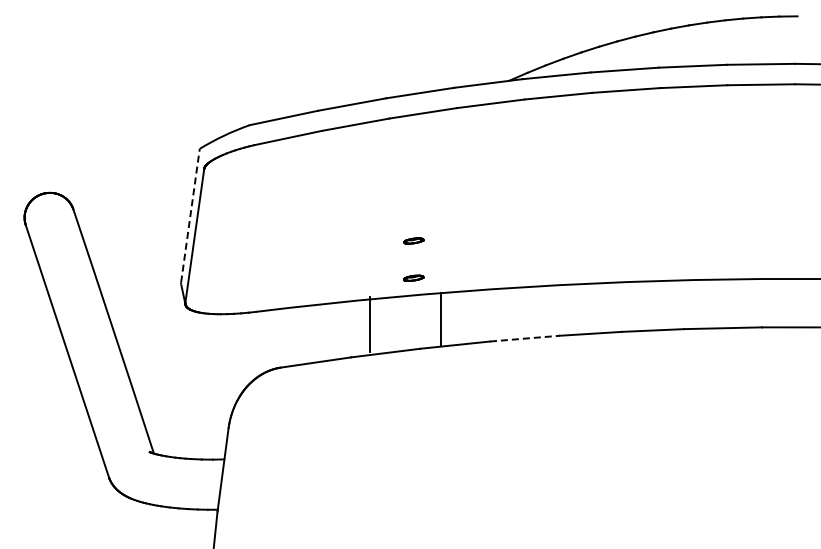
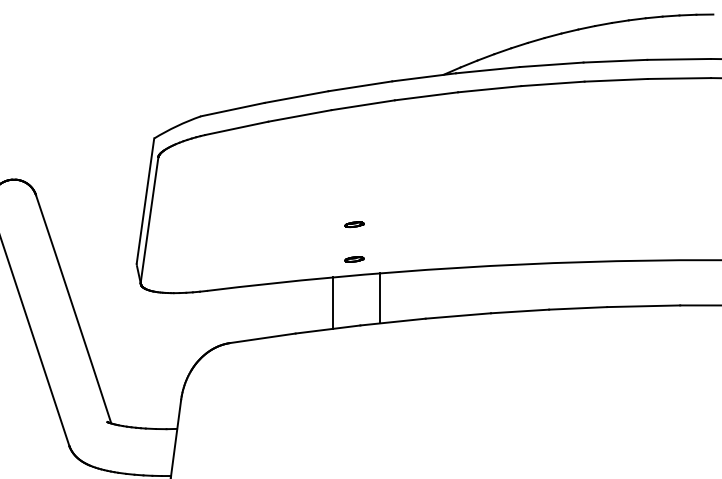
line: (190, 215) -> (145, 200), dashed -> solid
line: (369, 324) -> (332, 302), moved
line: (525, 338) -> (458, 315), dashed -> solid

